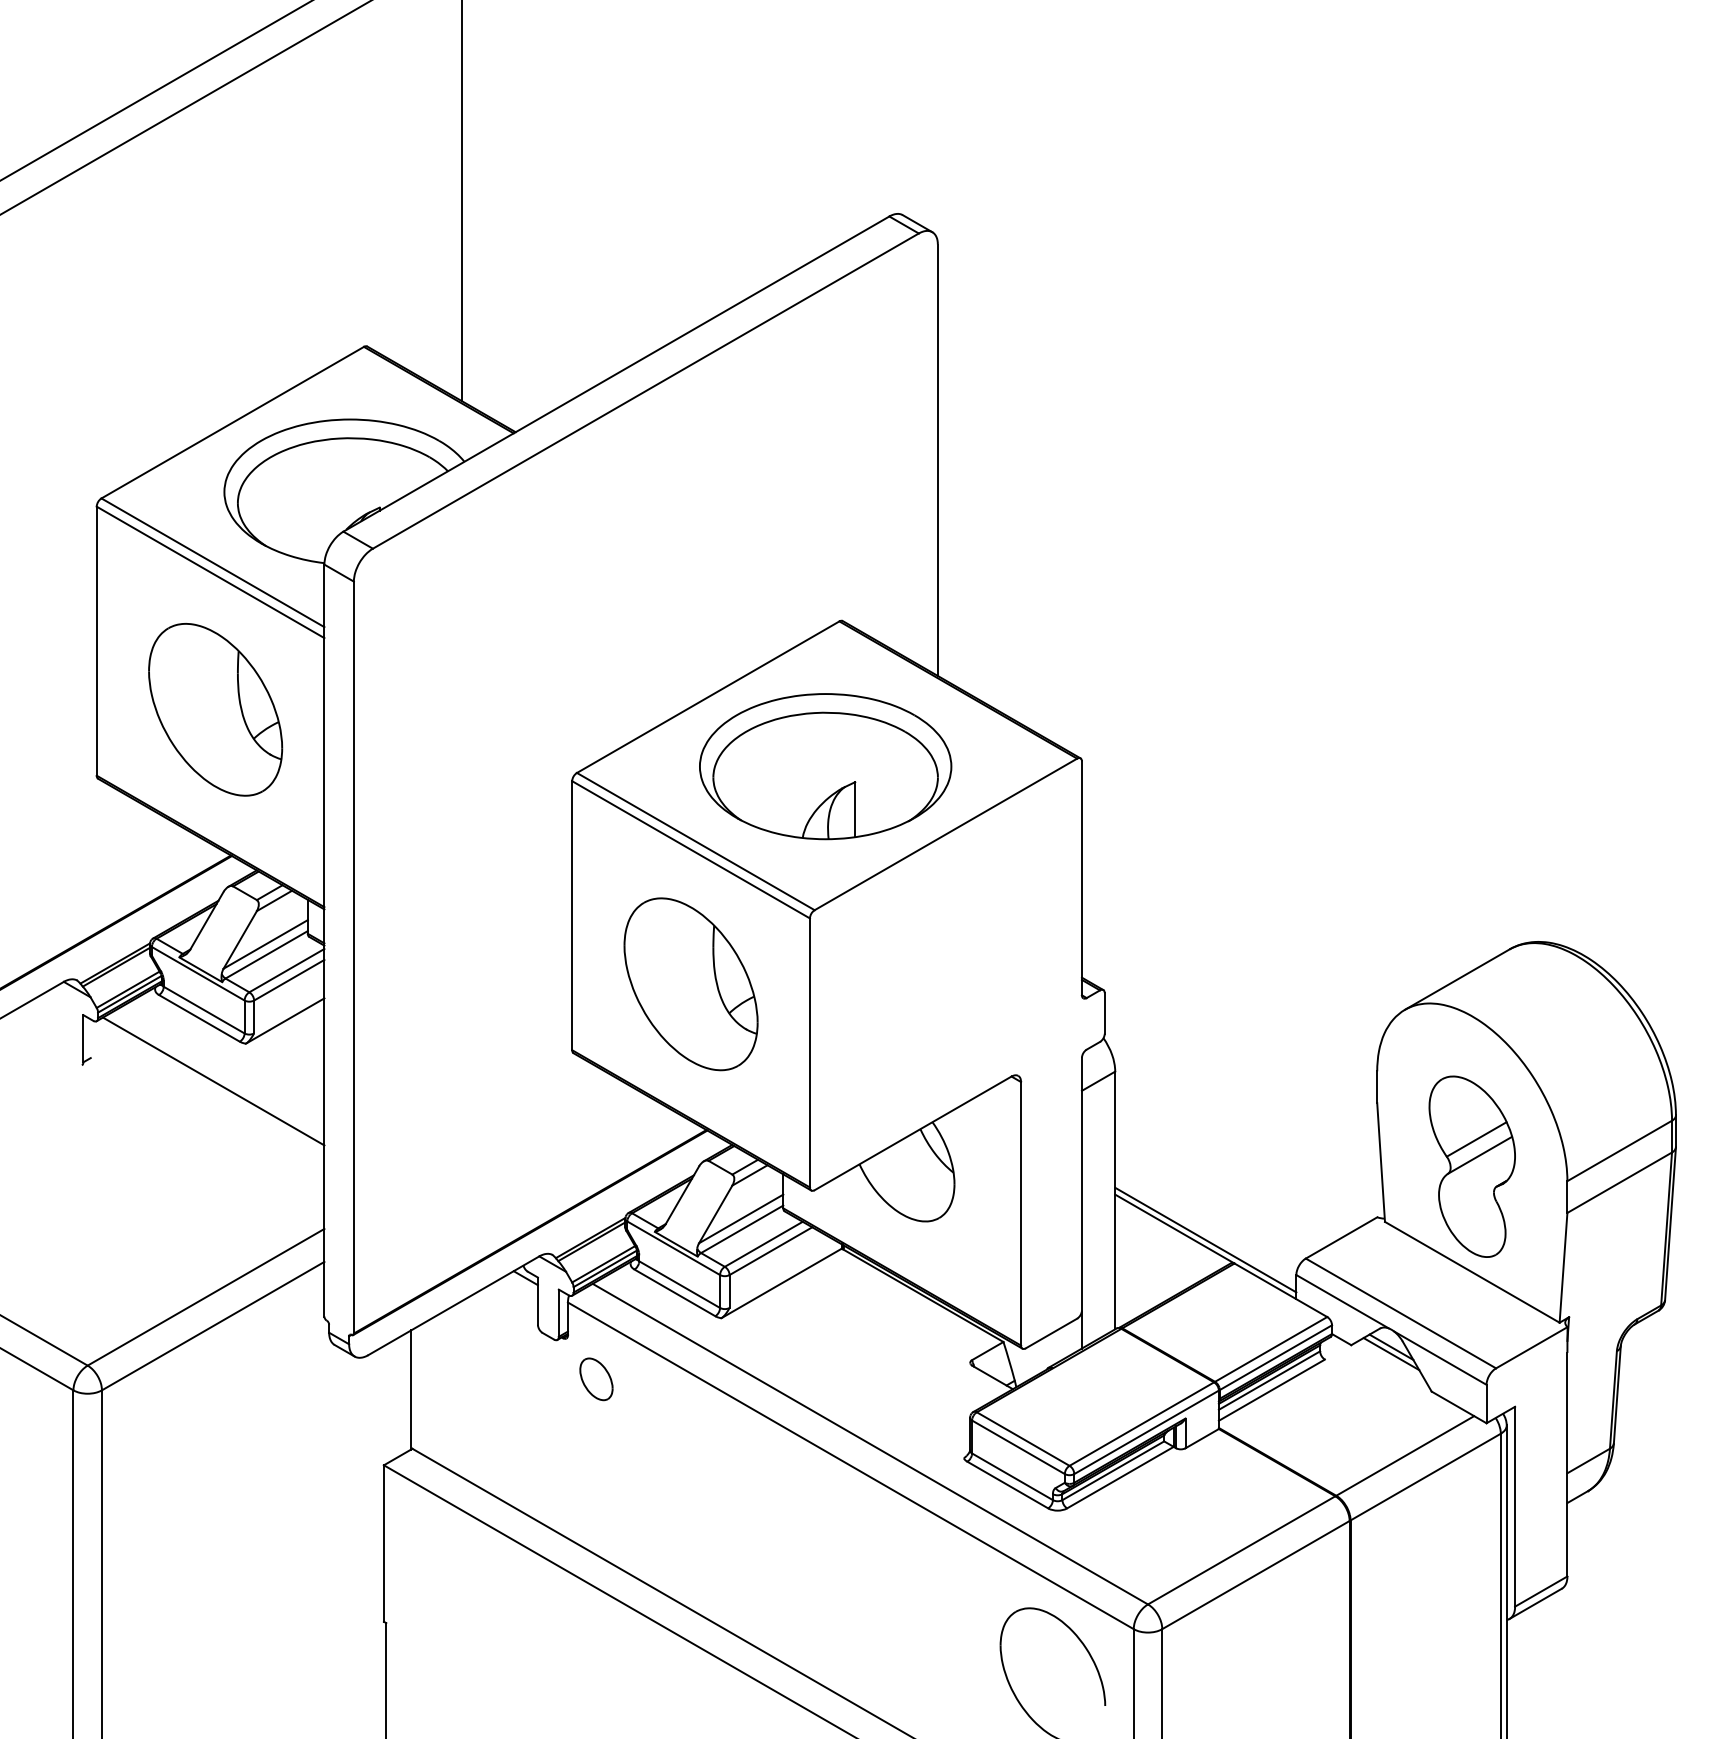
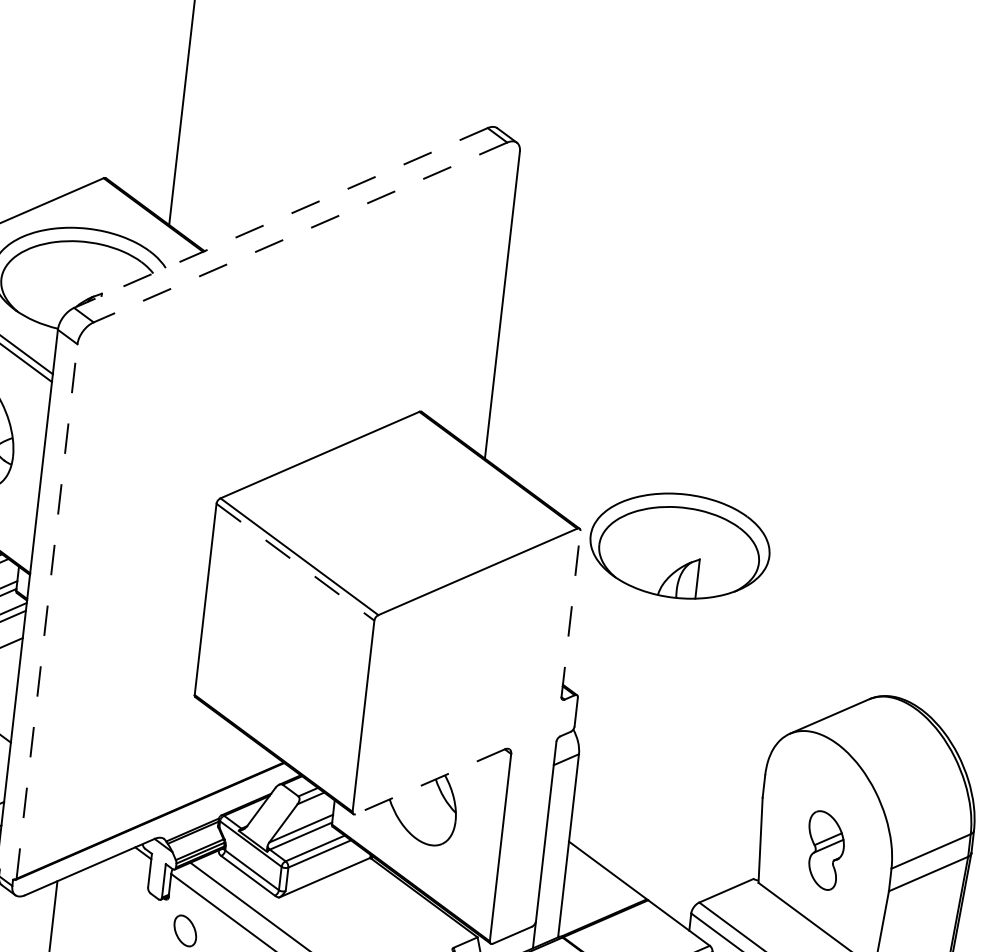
line: (615, 374) -> (280, 218), solid -> dashed
line: (645, 391) -> (300, 232), solid -> dashed
part: (825, 766) -> (679, 546), moved
line: (691, 850) -> (295, 562), solid -> dashed
line: (1081, 878) -> (570, 614), solid -> dashed
line: (353, 957) -> (46, 611), solid -> dashed
part: (690, 984) -> (284, 657), removed
line: (913, 1133) -> (430, 781), solid -> dashed
part: (1471, 1166) -> (824, 850), size x0.6
line: (1205, 1239) -> (629, 880), removed

